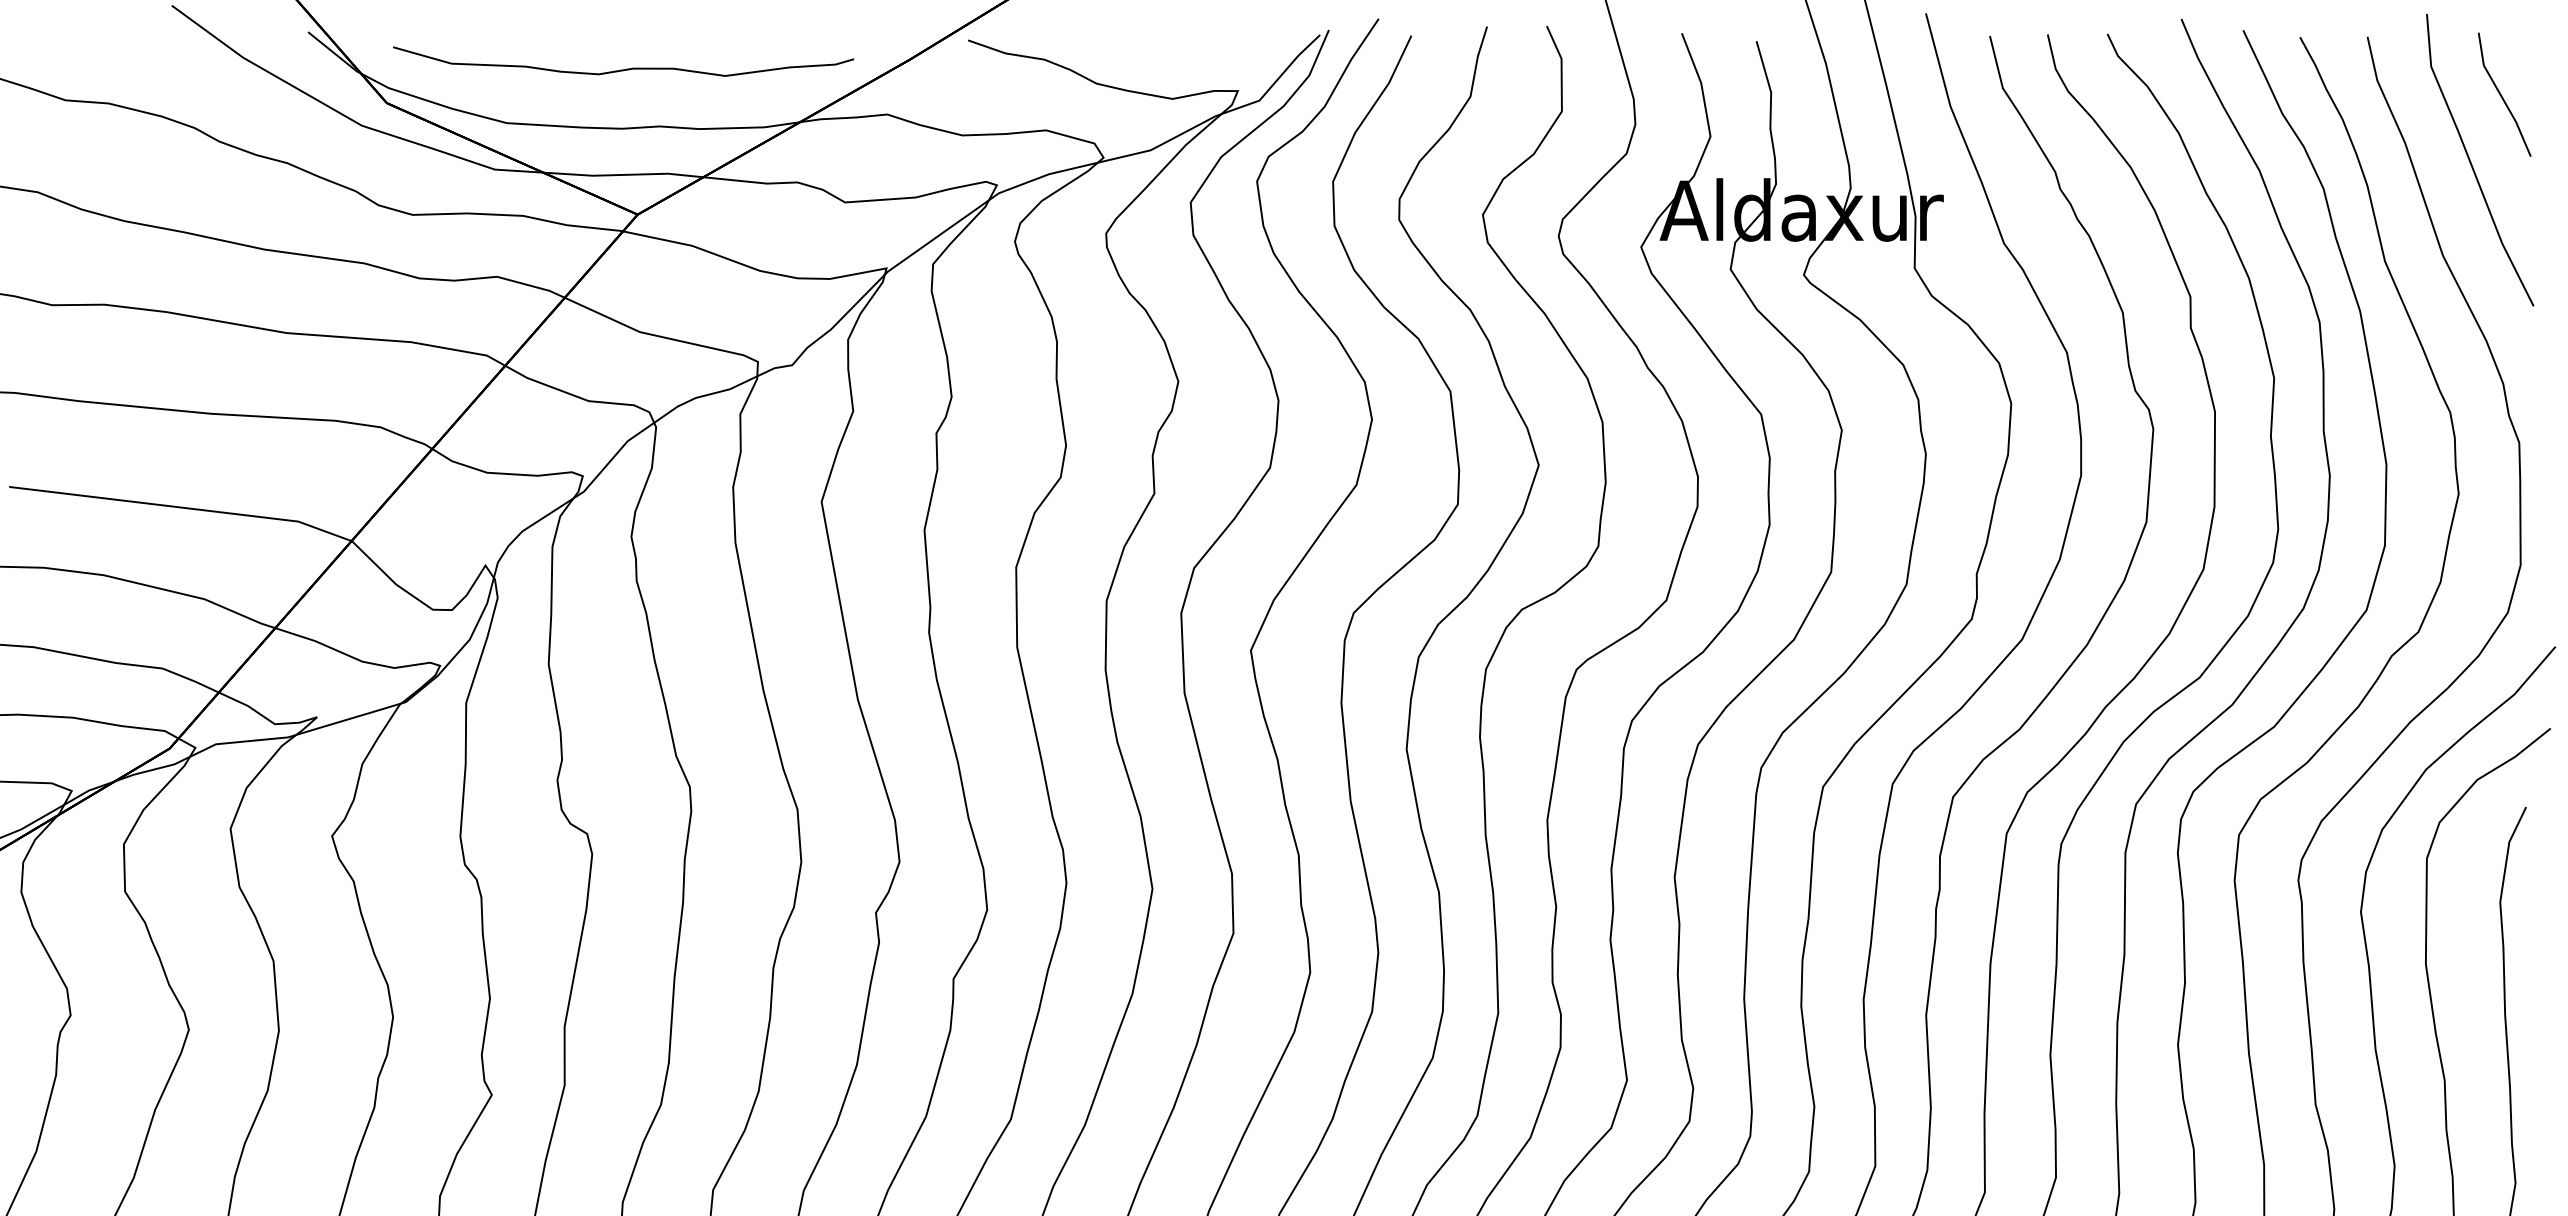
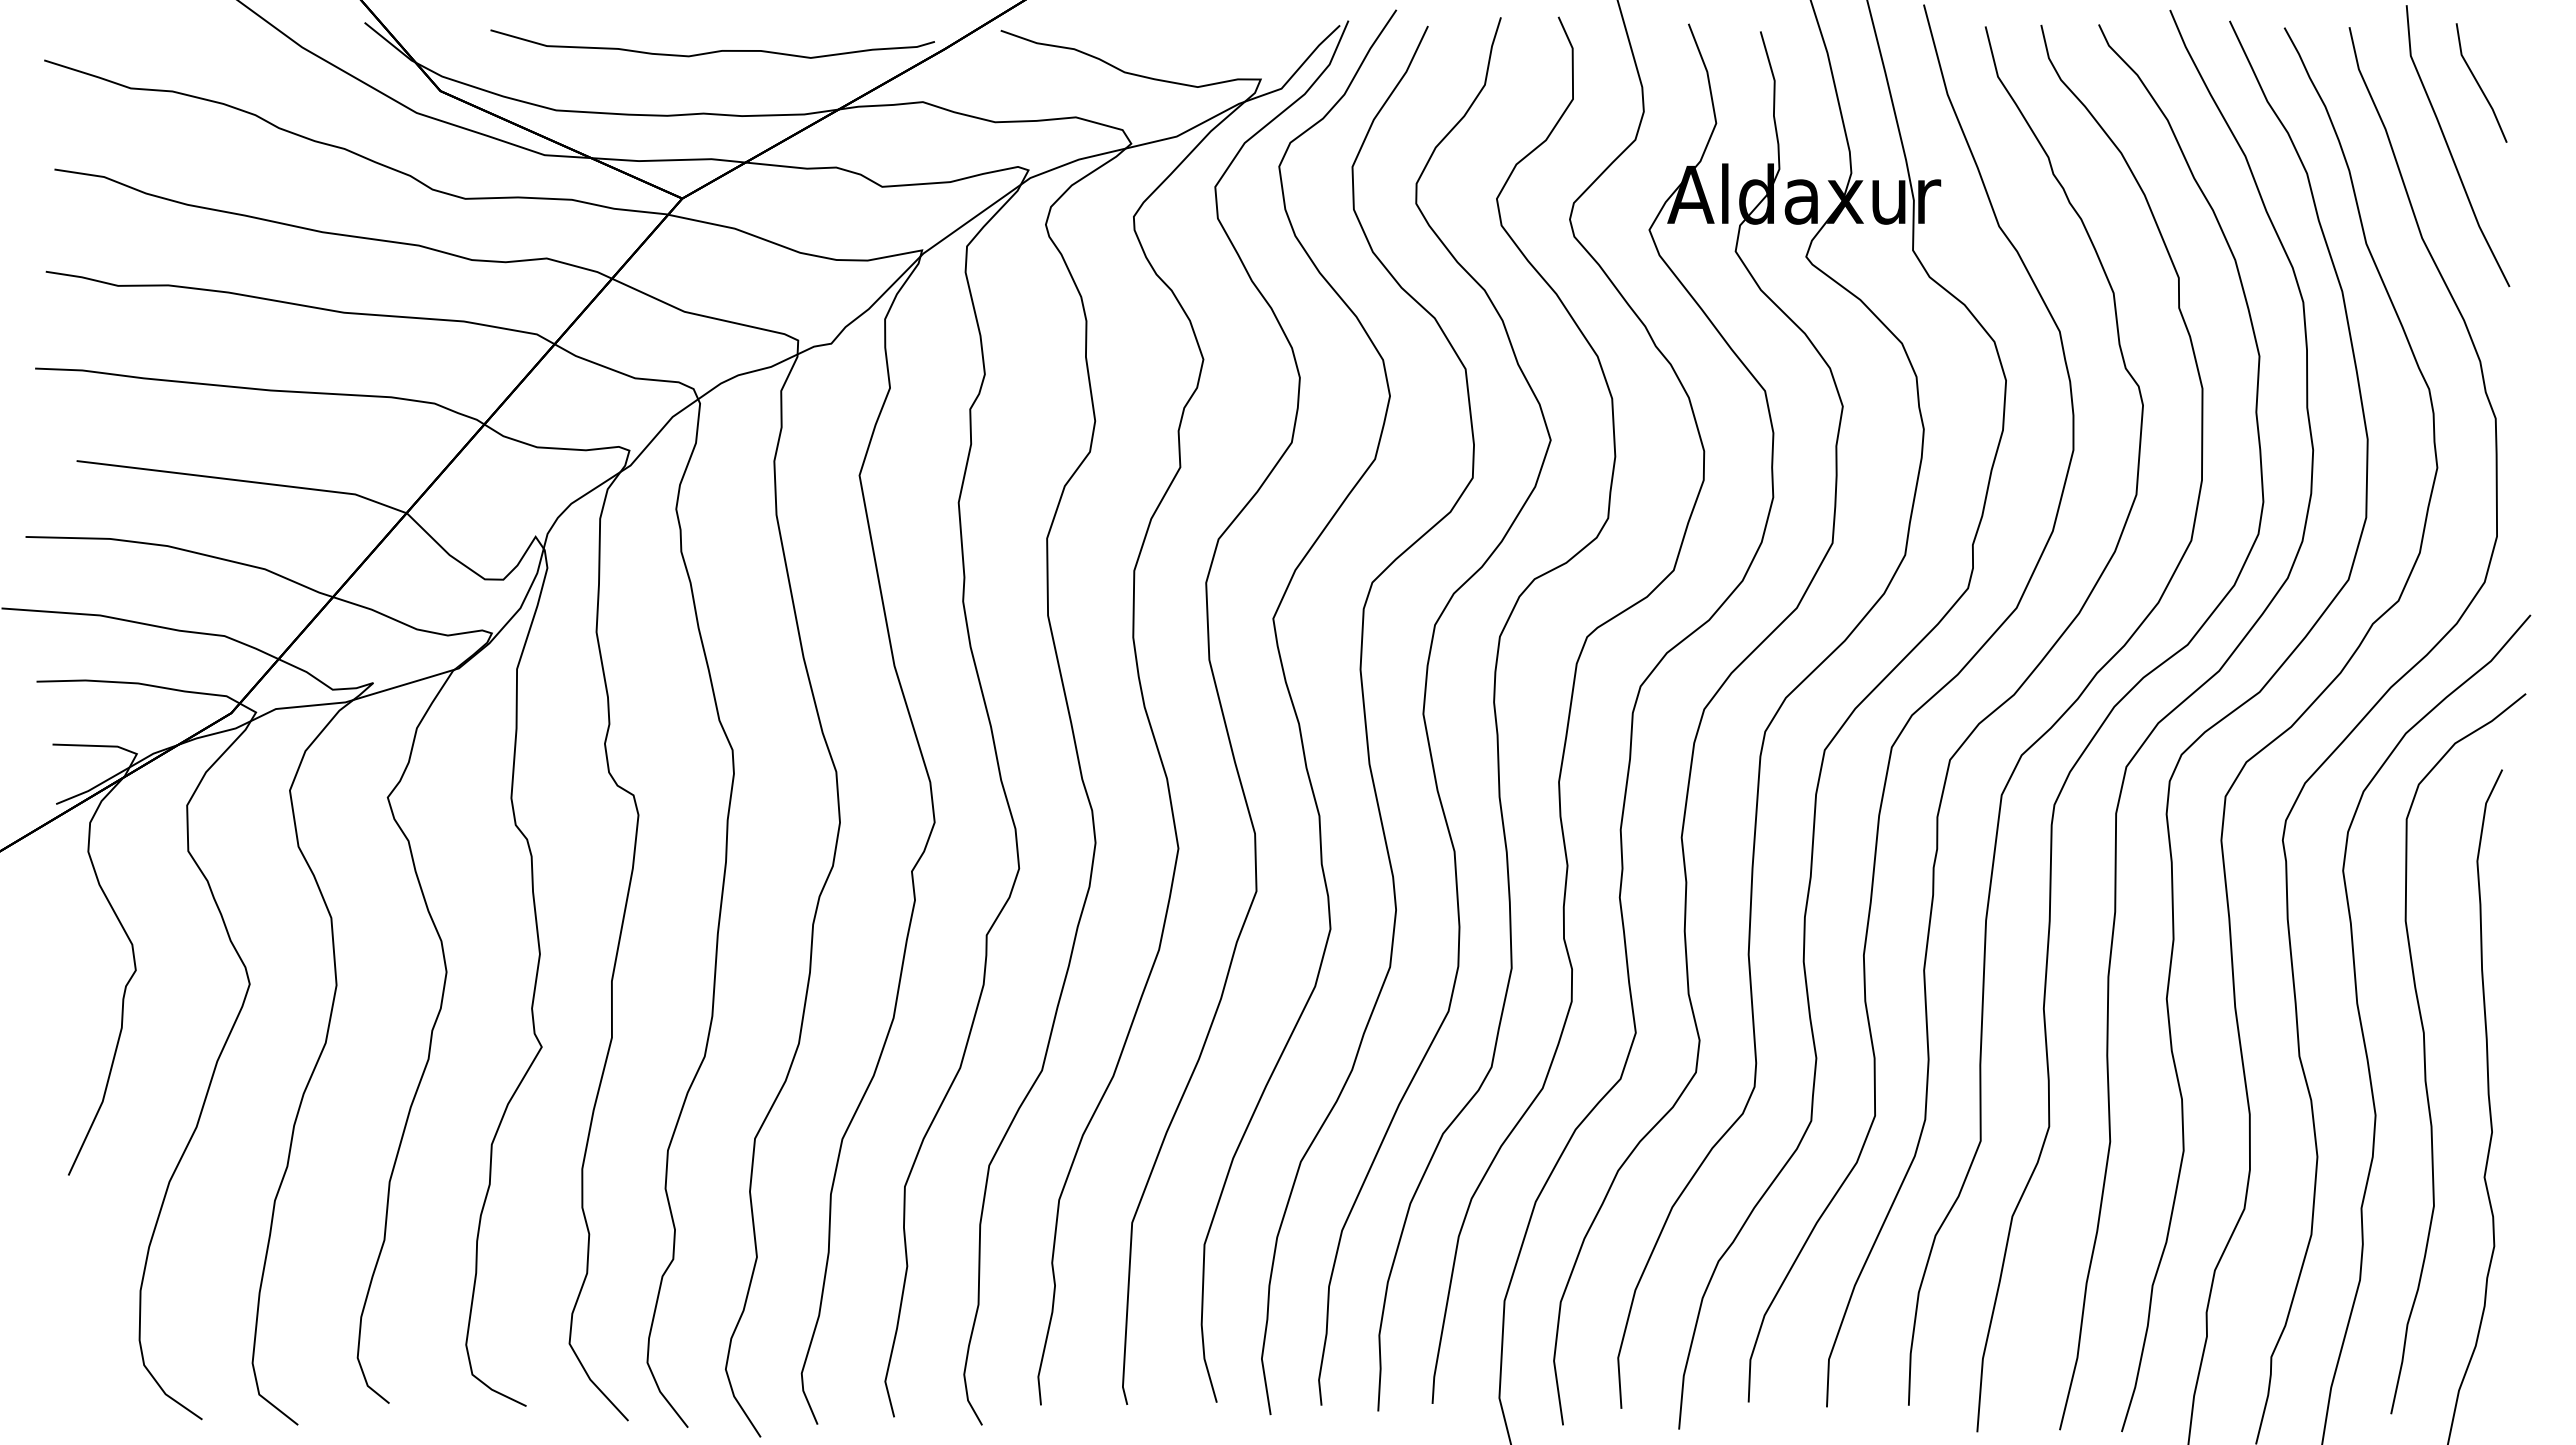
curve: (623, 69) -> (712, 51), moved

